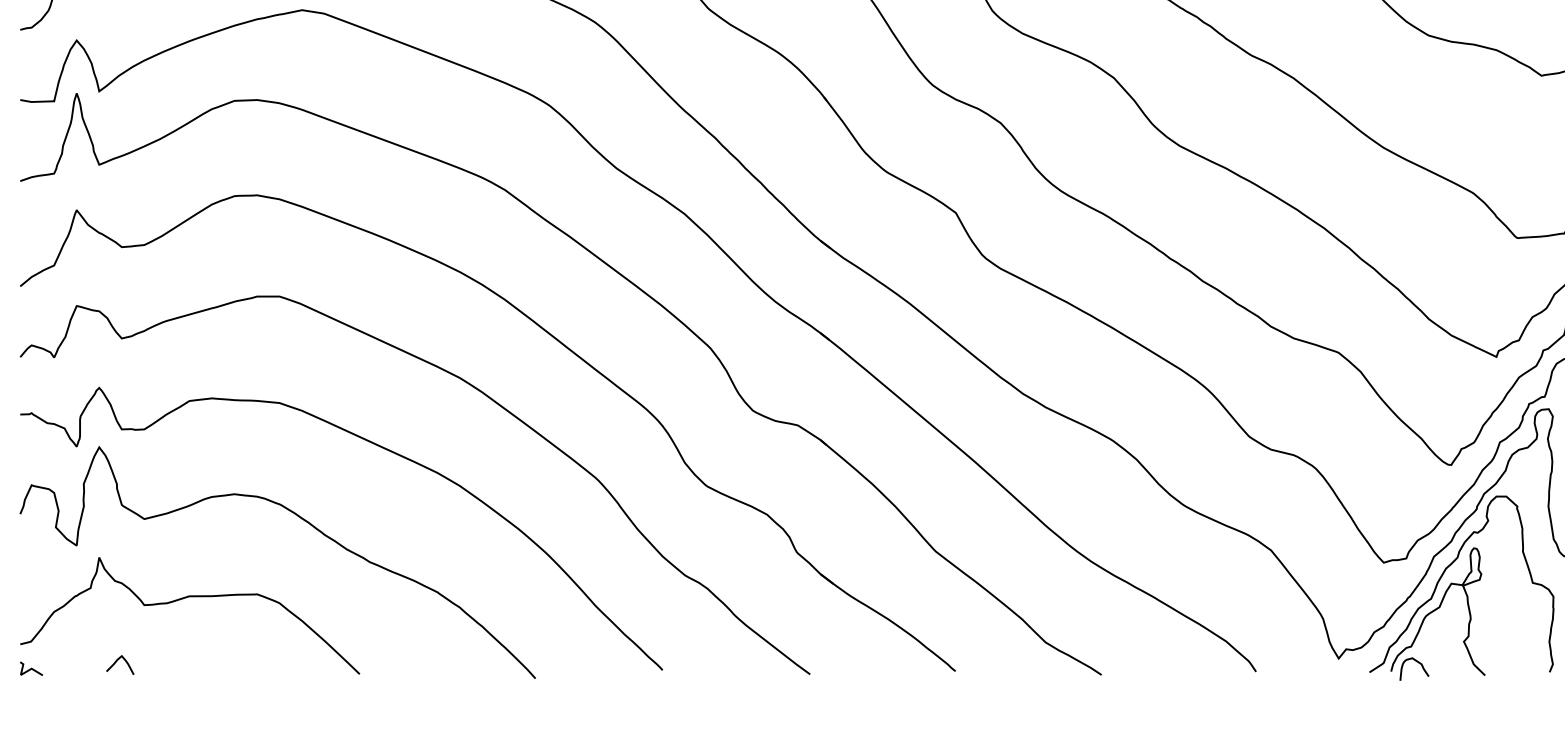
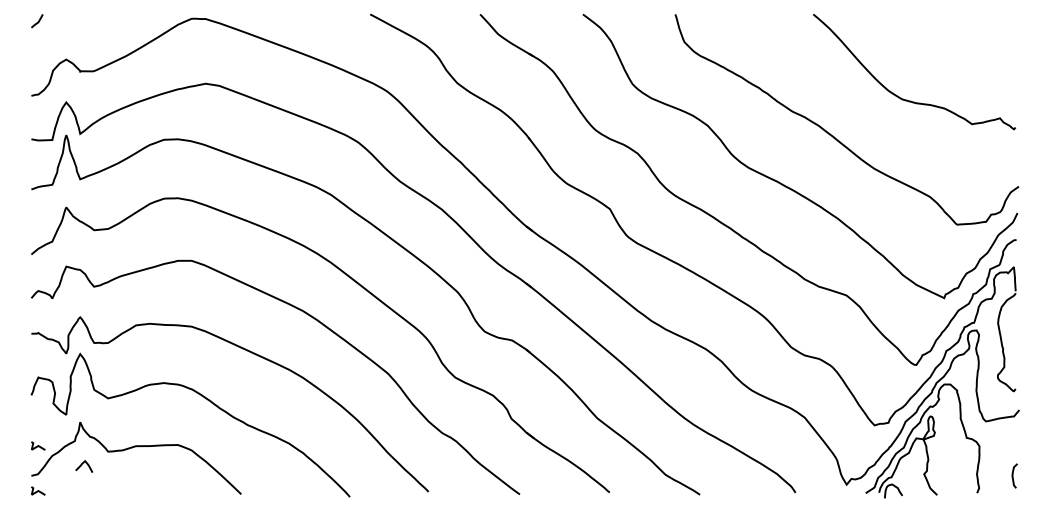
line: (31, 595) -> (38, 445), added
curve: (117, 663) -> (82, 465), moved

